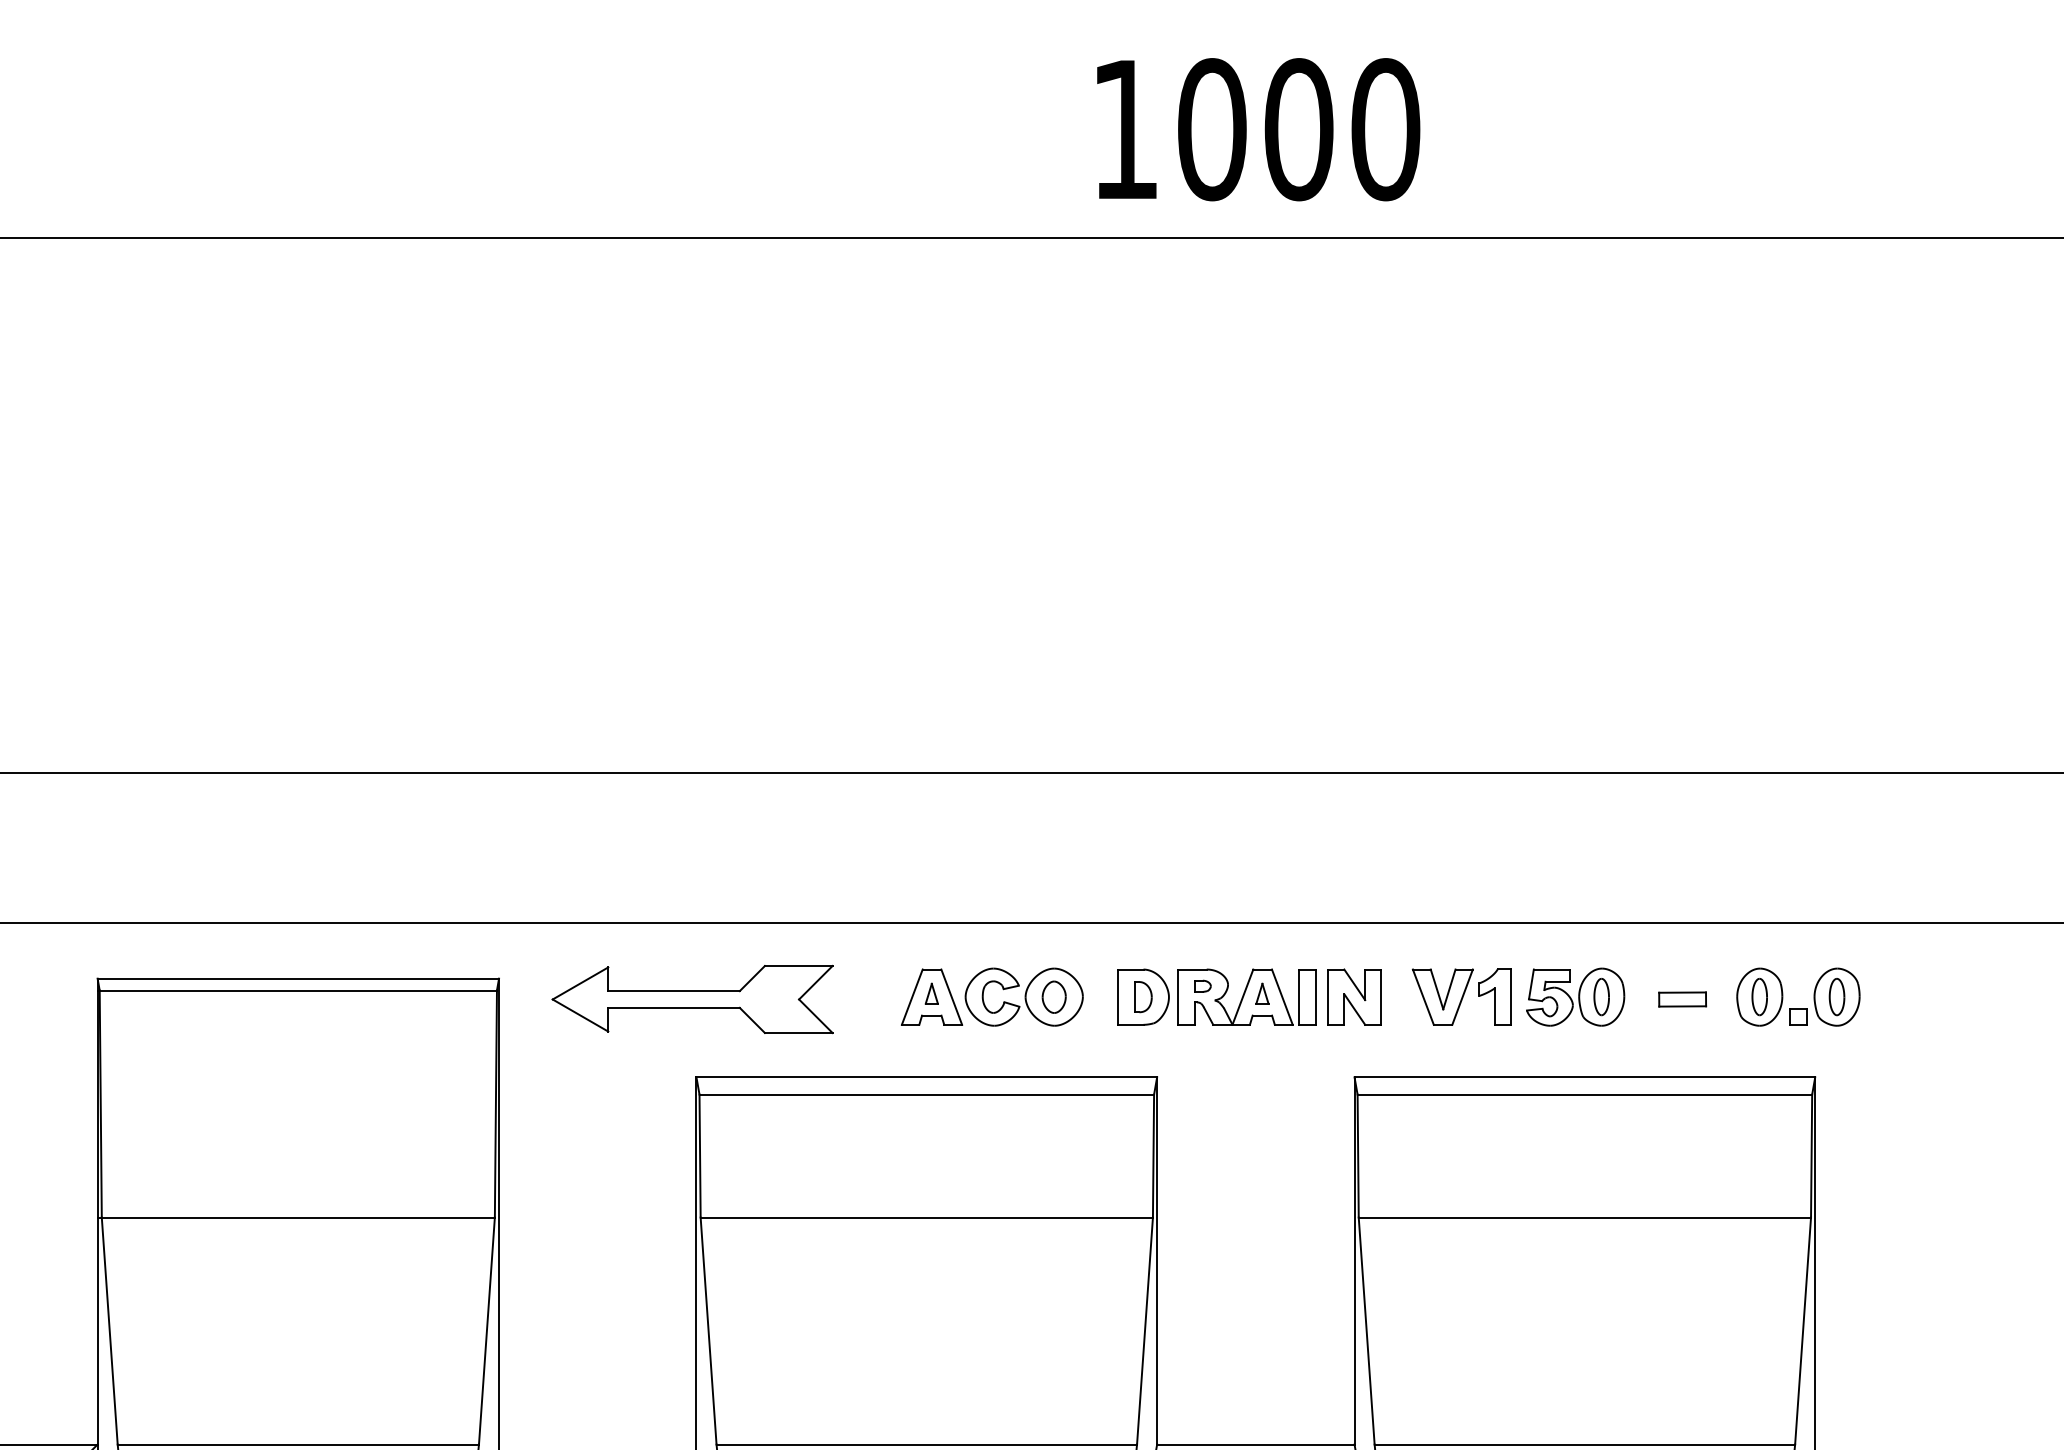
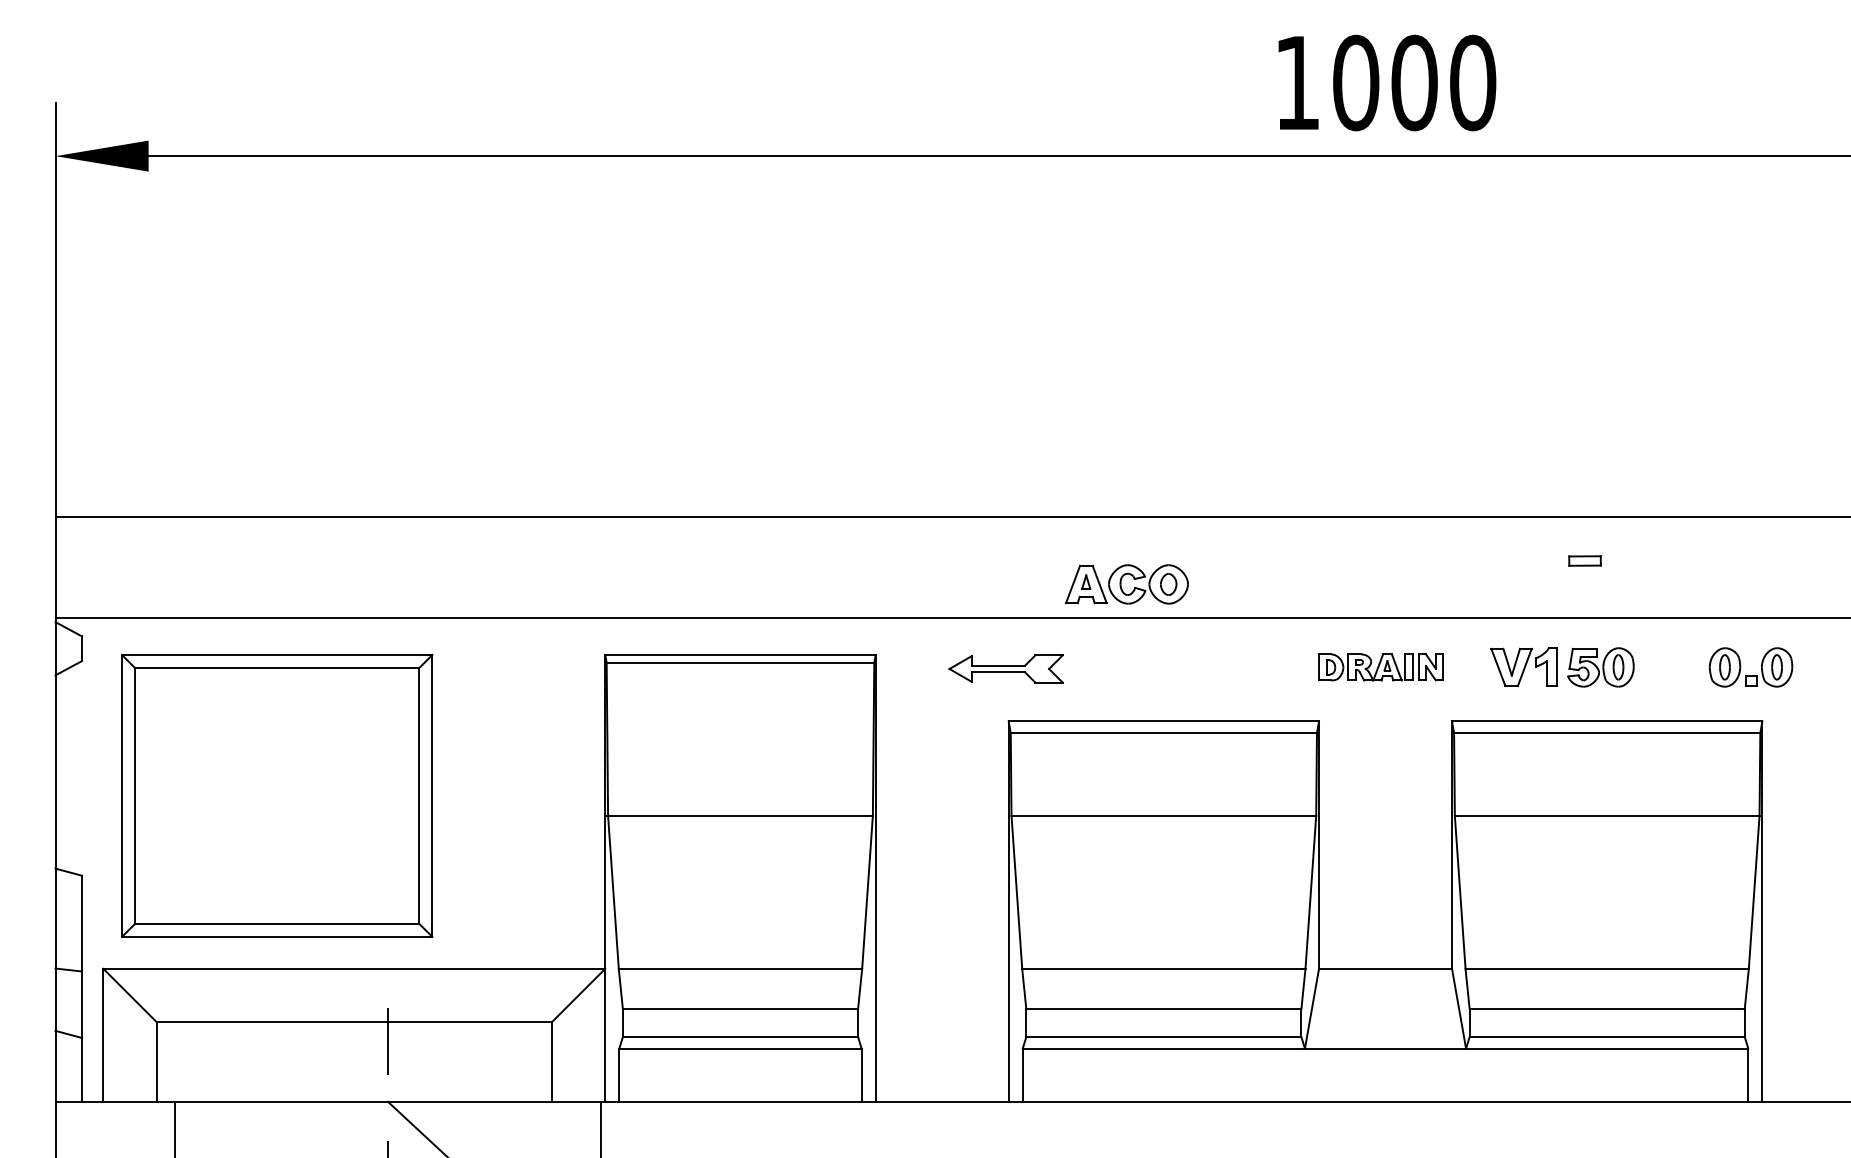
part: (991, 997) -> (1126, 584), moved
part: (1249, 997) -> (1381, 667), size x0.7
part: (691, 998) -> (1005, 668), size x0.6
part: (1681, 998) -> (1584, 560), moved

